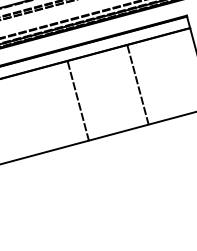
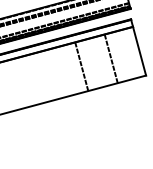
line: (136, 84) -> (110, 58), moved
line: (77, 101) -> (81, 66), moved

